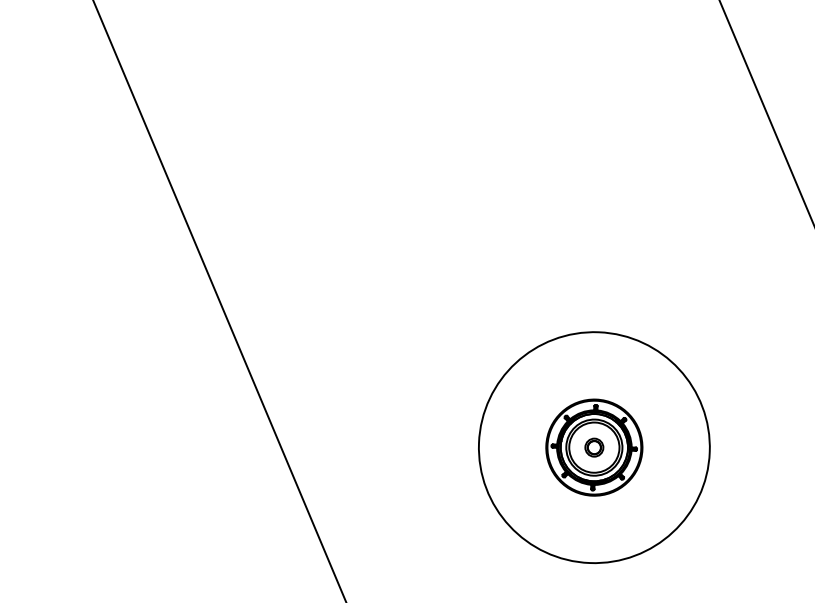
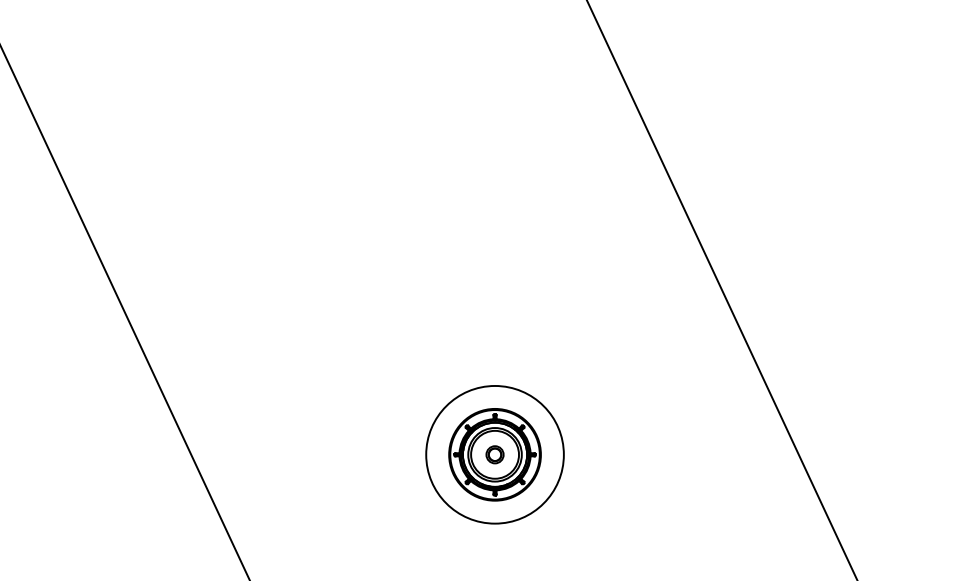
circle: (593, 447) -> (494, 454), size x0.62

